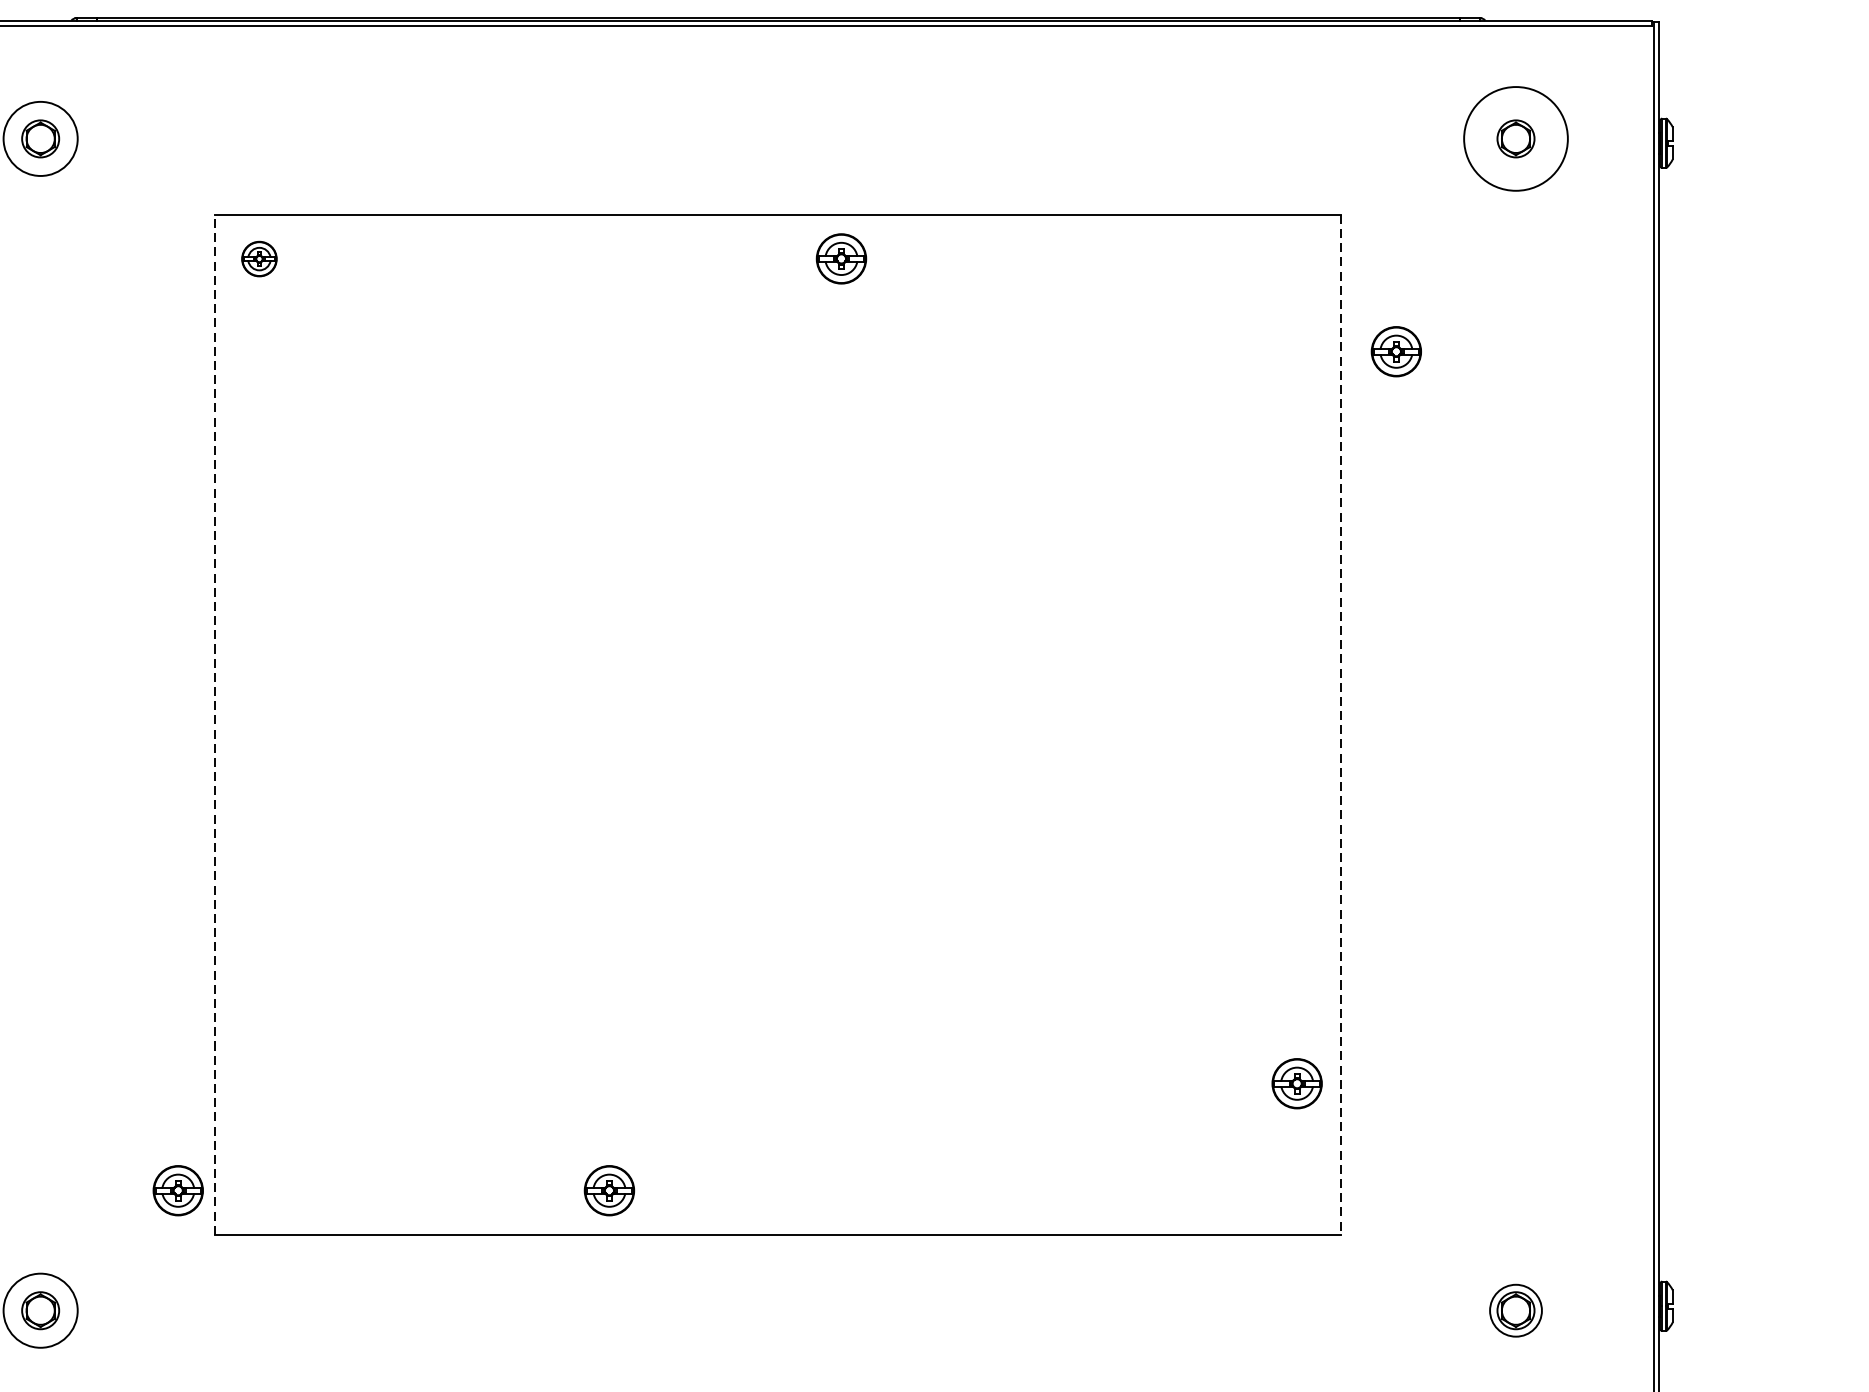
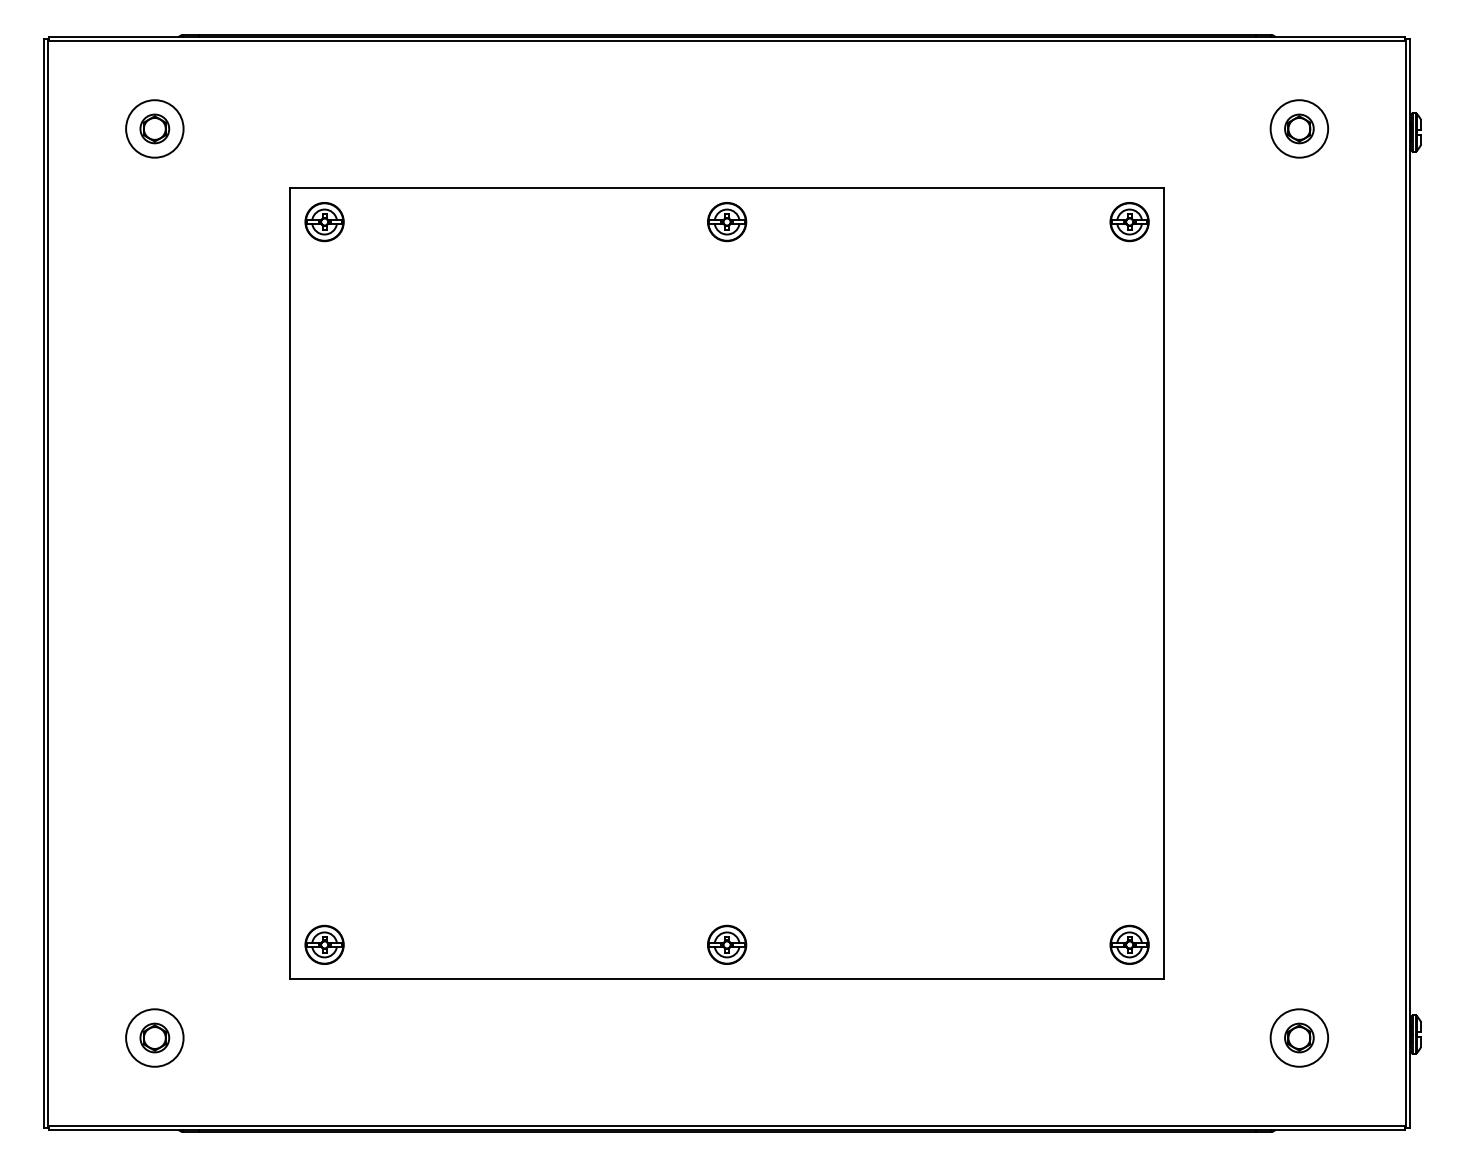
circle: (1516, 138) -> (1299, 128), size x0.71
part: (259, 259) -> (324, 222), size x1.43
part: (841, 259) -> (727, 222), moved
part: (1396, 352) -> (1129, 222), moved
line: (215, 724) -> (290, 583), dashed -> solid
line: (1340, 724) -> (1163, 583), dashed -> solid
part: (1296, 1083) -> (1129, 944), moved
part: (178, 1190) -> (324, 944), moved
part: (609, 1190) -> (727, 944), moved
circle: (1516, 1310) -> (1299, 1037), size x1.43

